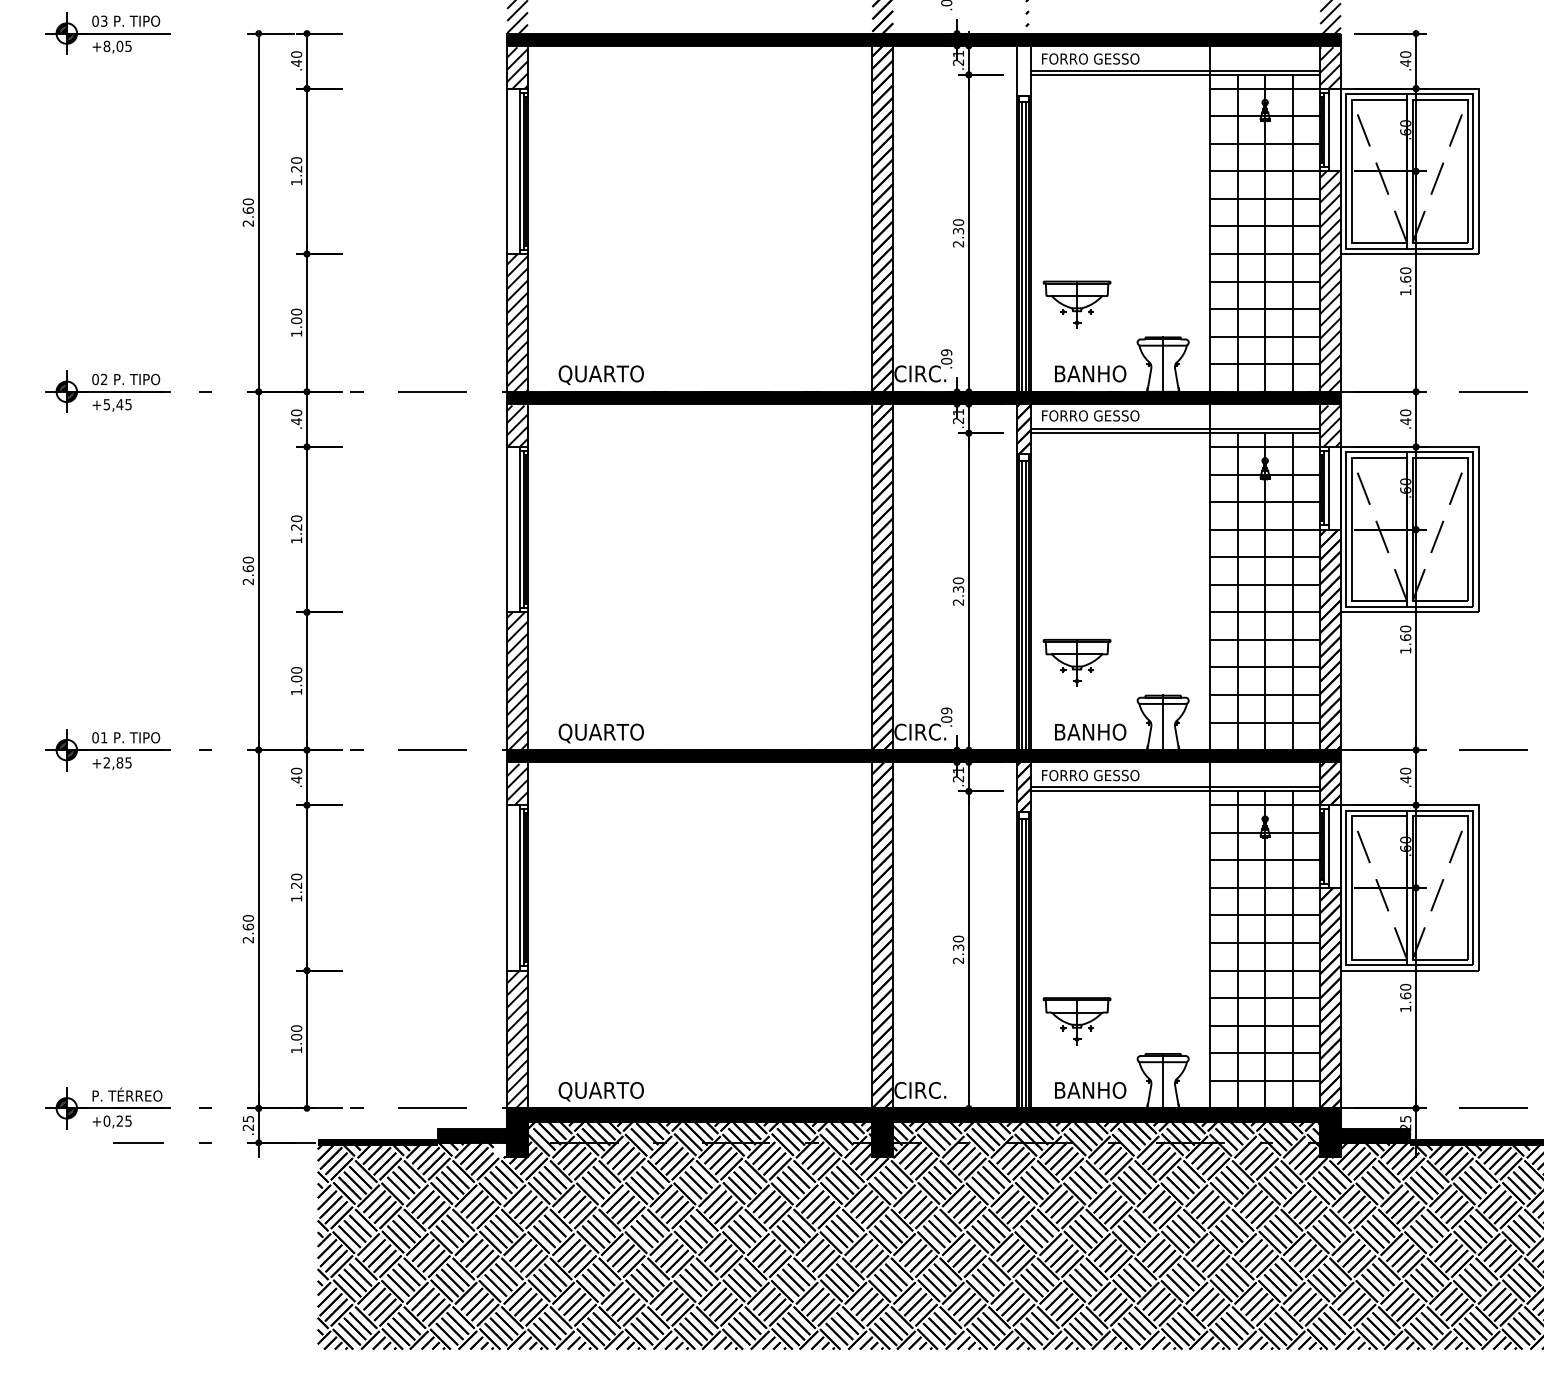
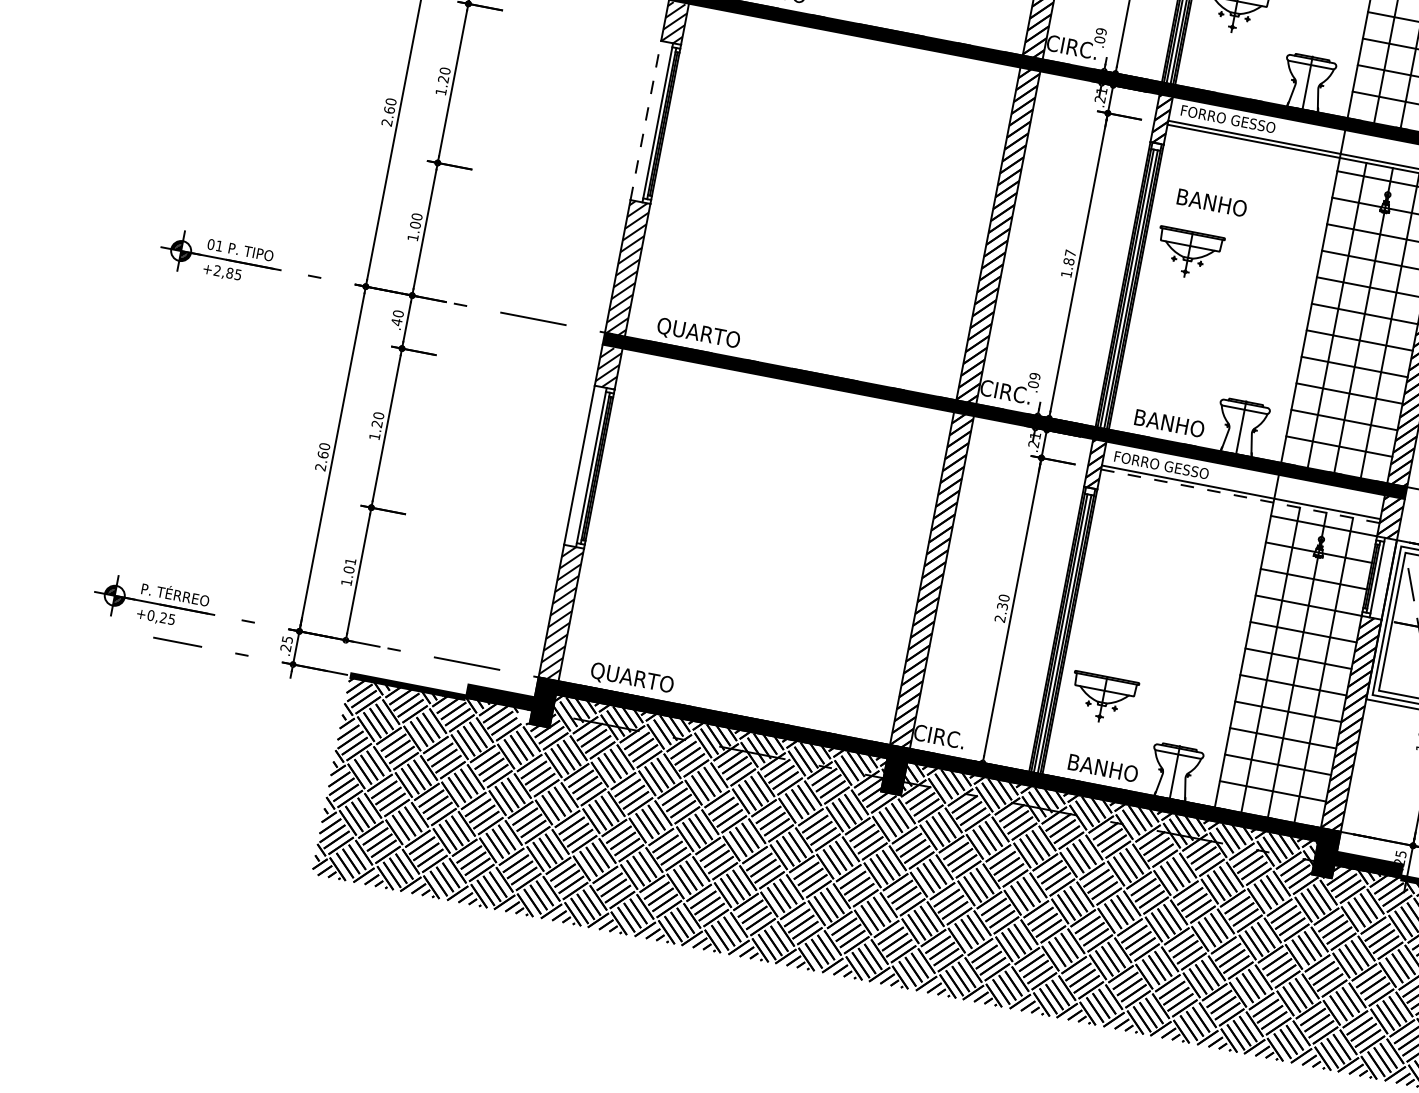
text: (1090, 373) -> (1212, 202), moved
line: (507, 529) -> (646, 120), solid -> dashed
text: (958, 591) -> (1068, 263), 2.30 -> 1.87
part: (1076, 662) -> (1188, 253), moved
line: (1175, 791) -> (1240, 496), solid -> dashed
text: (296, 1028) -> (350, 561), 1.00 -> 1.01

